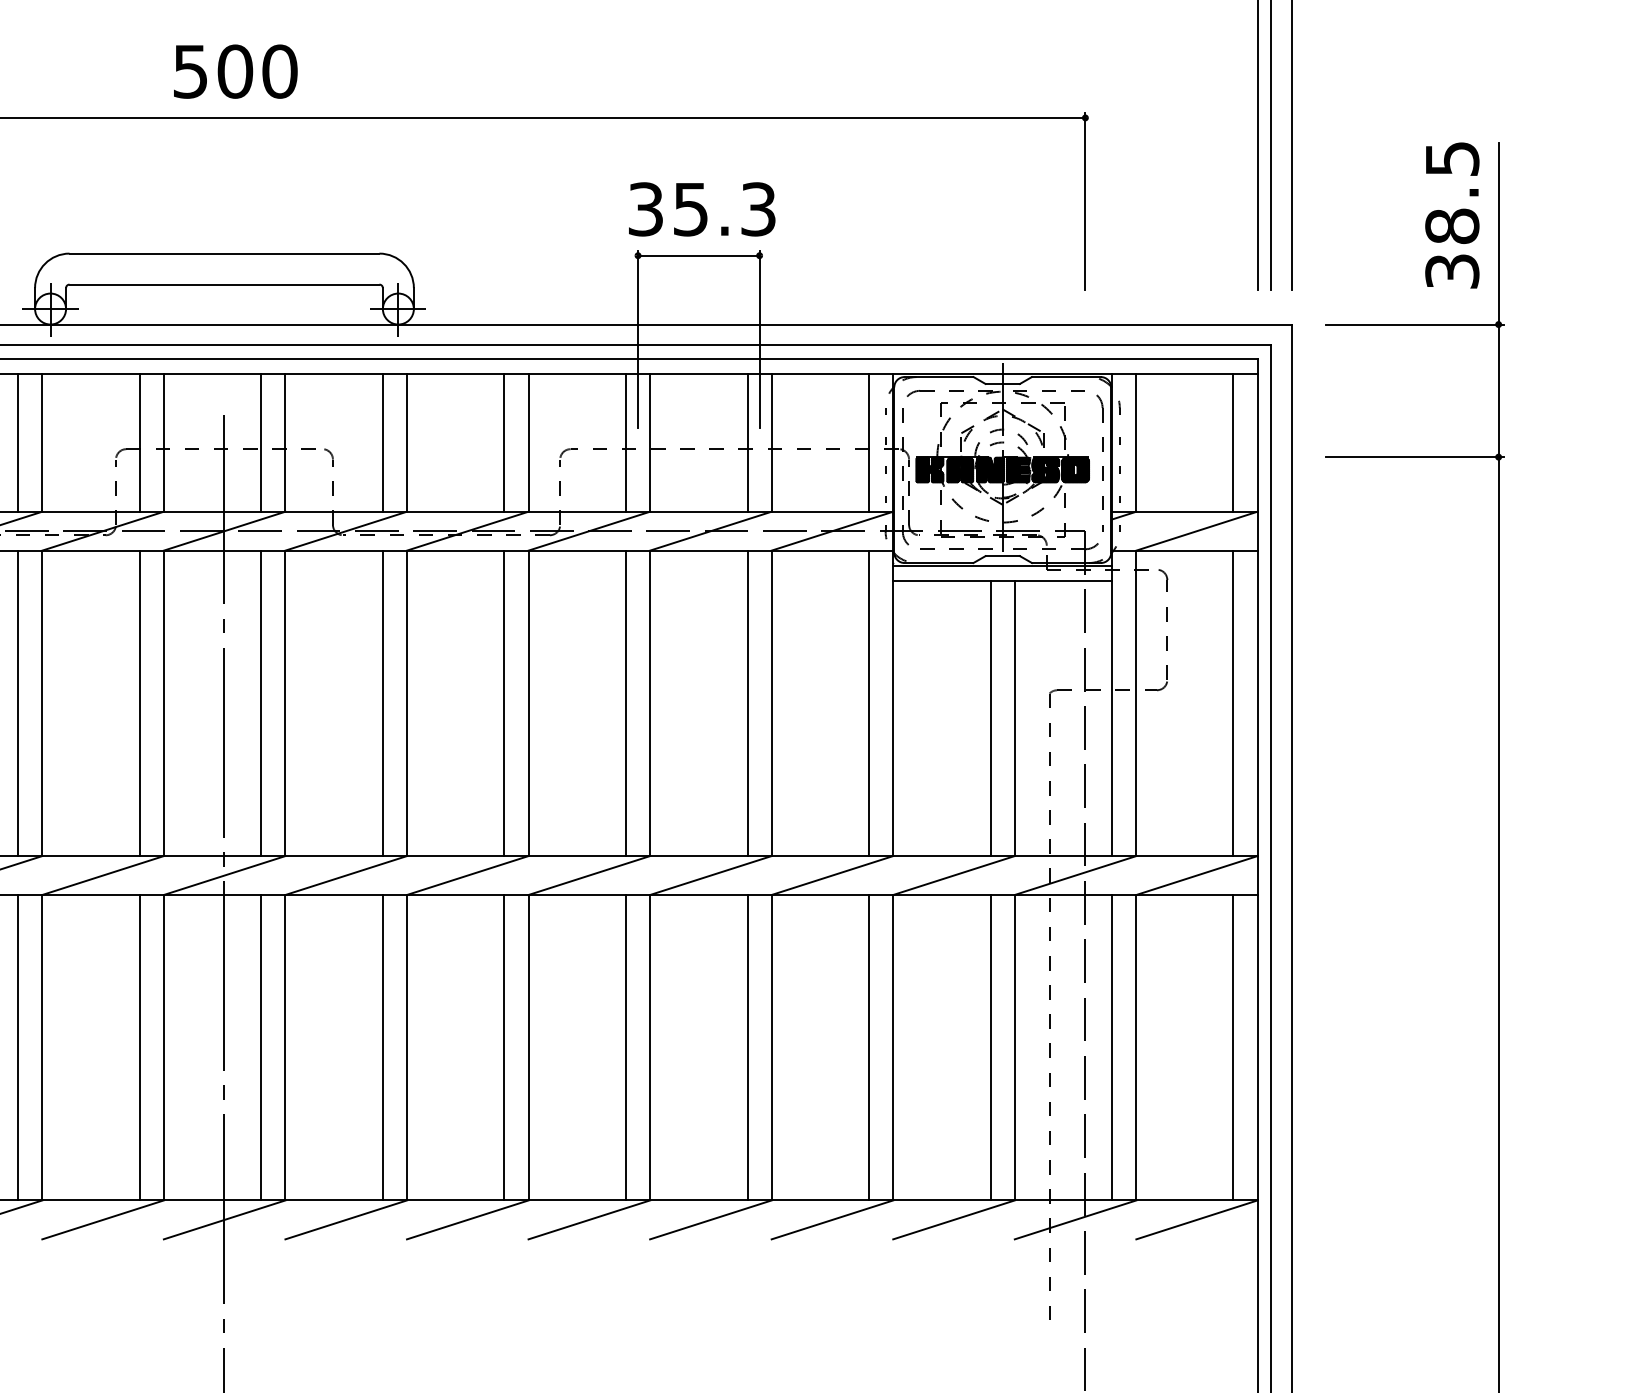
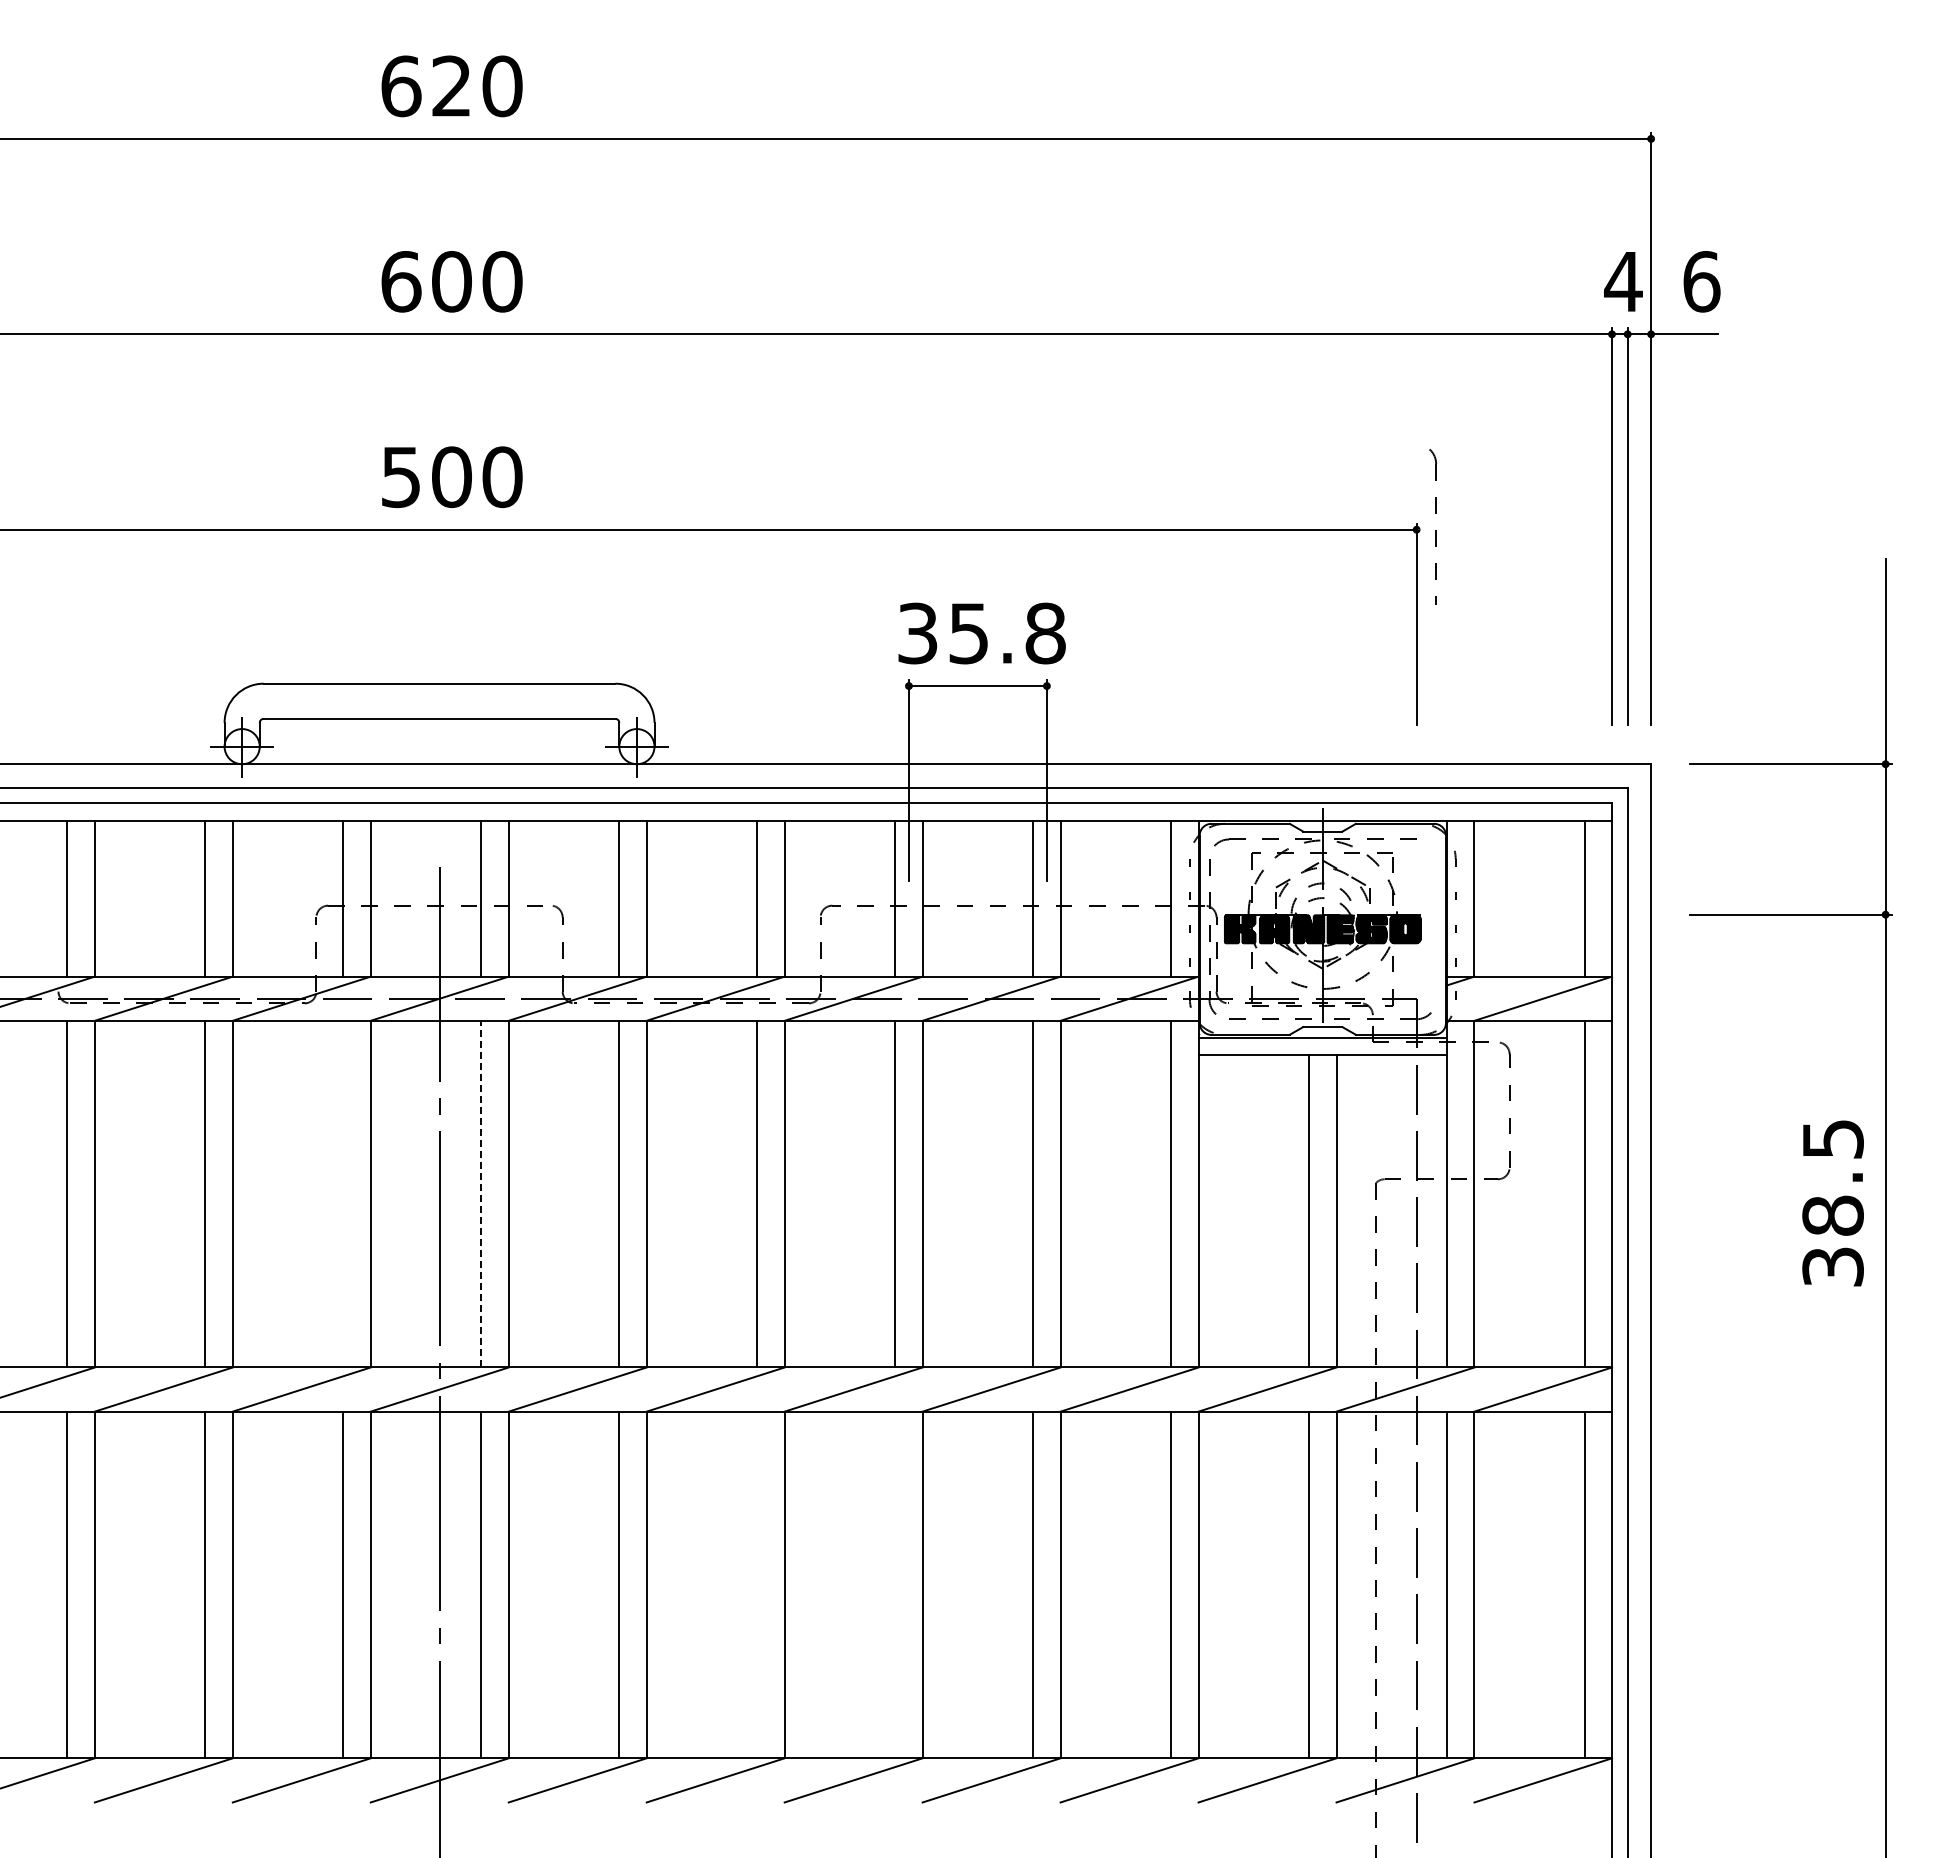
text: (758, 209) -> (1045, 633), 35.3 -> 35.8
text: (1451, 215) -> (1832, 1203), moved
part: (1099, 463) -> (1432, 526), moved
line: (139, 702) -> (343, 1193), removed
line: (261, 702) -> (481, 1193), solid -> dashed
line: (504, 1047) -> (757, 1584), removed
line: (626, 1047) -> (895, 1584), removed

